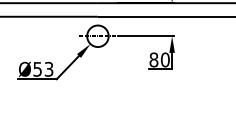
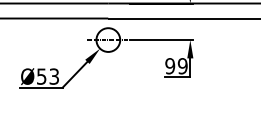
text: (159, 59) -> (176, 65), 80 -> 99

